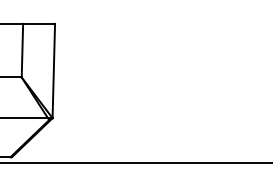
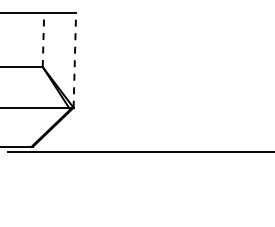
line: (22, 50) -> (43, 40), solid -> dashed
line: (53, 70) -> (74, 60), solid -> dashed

